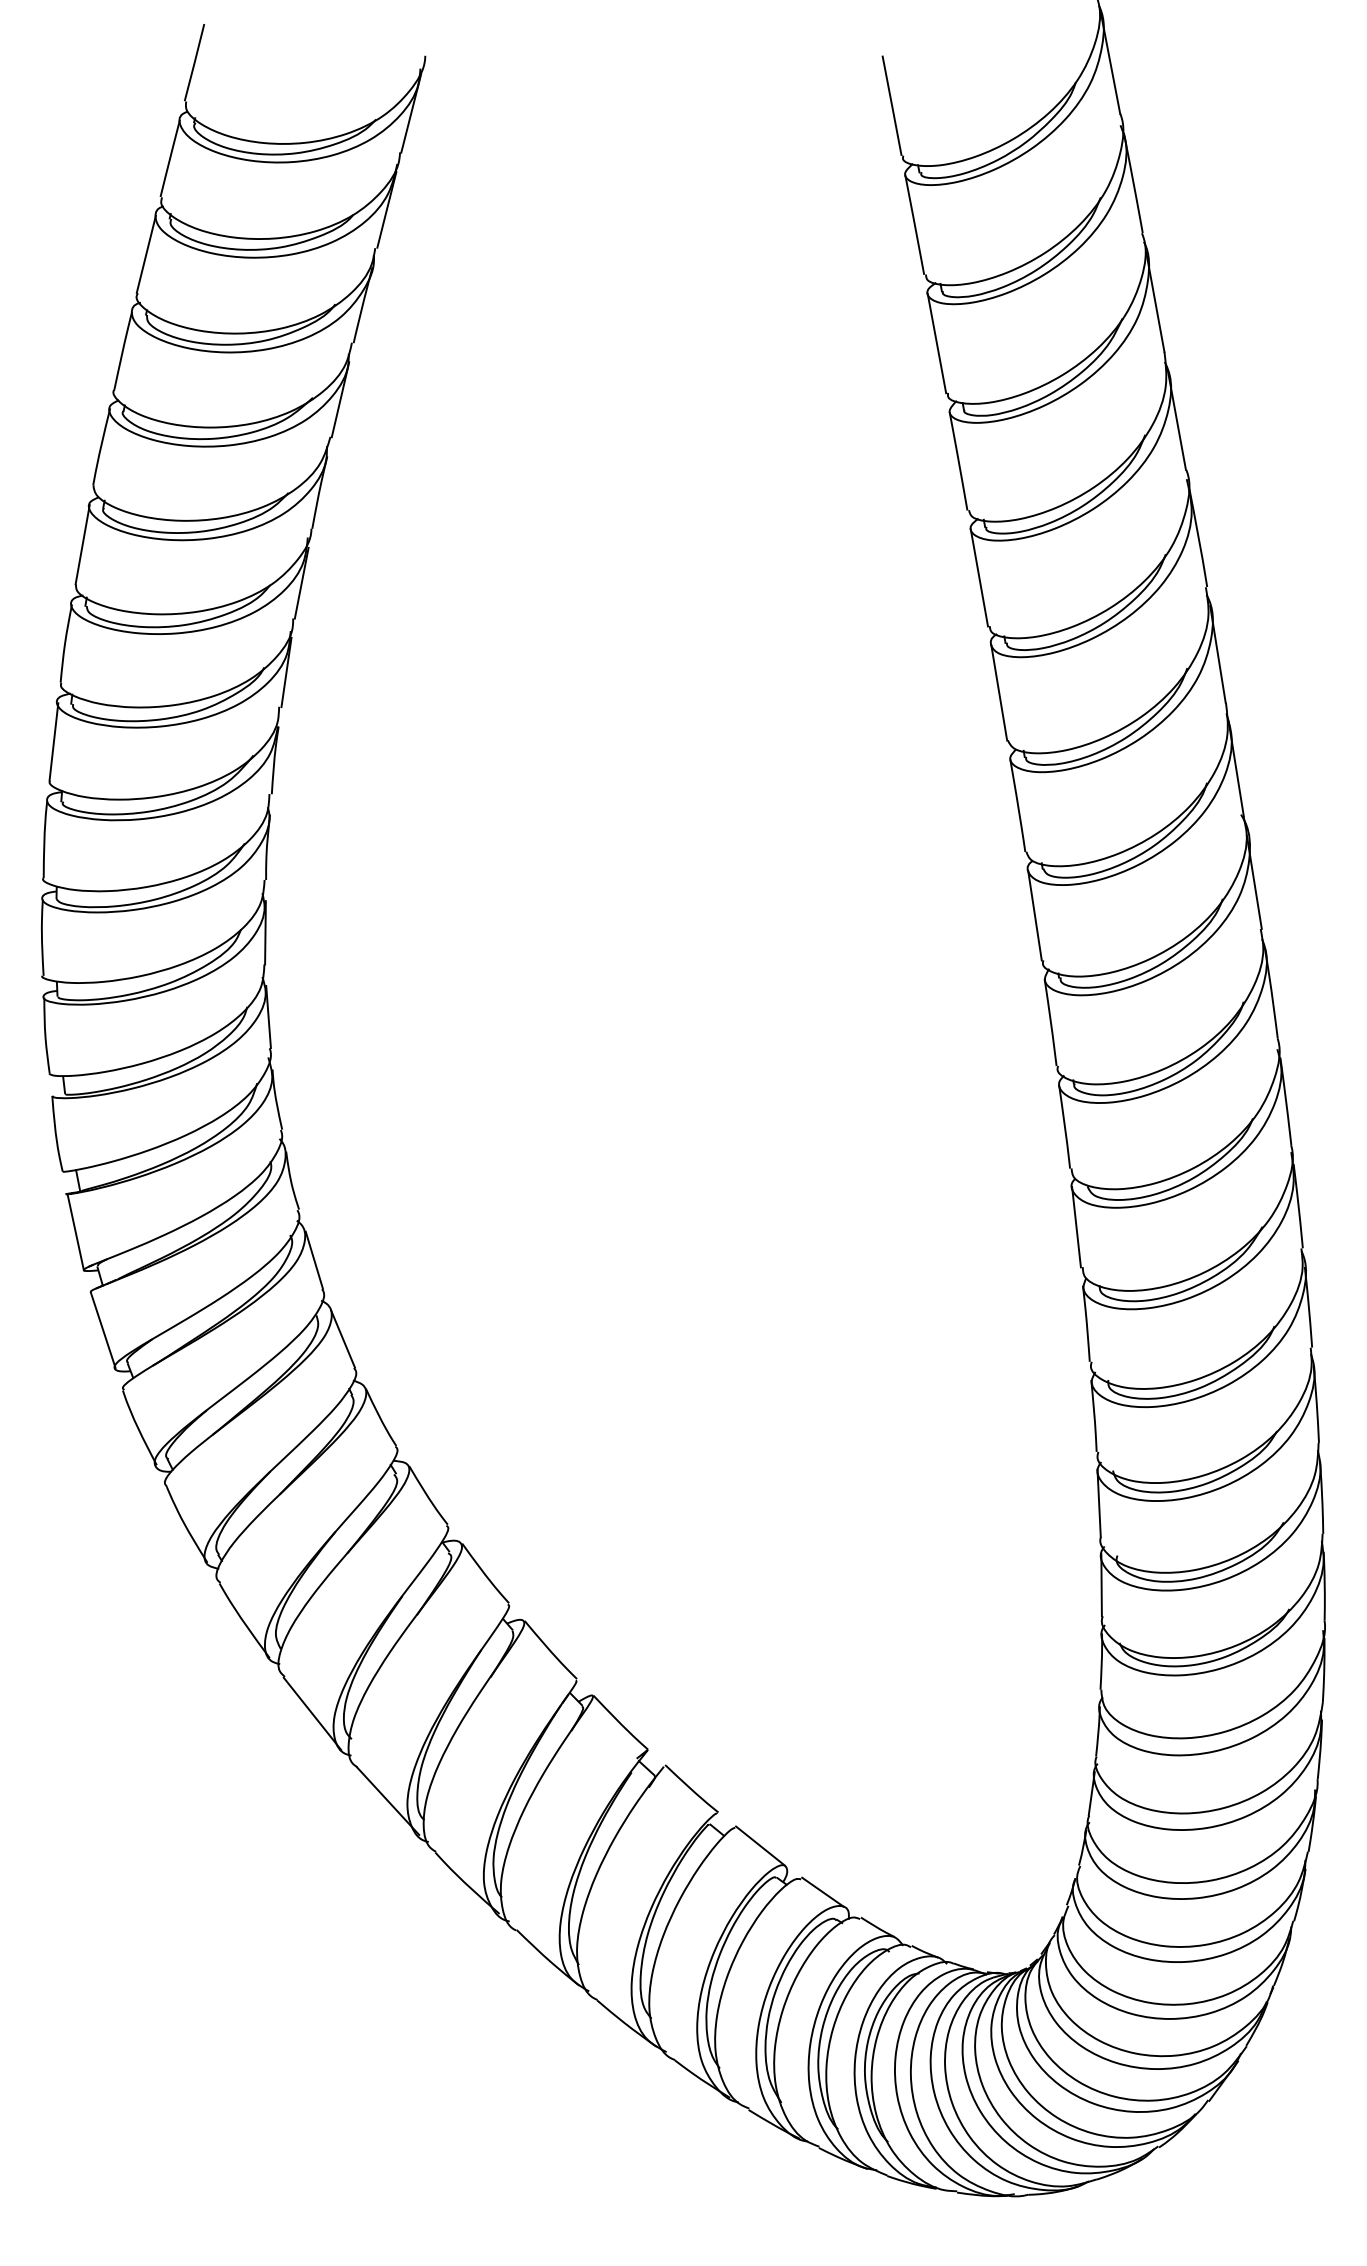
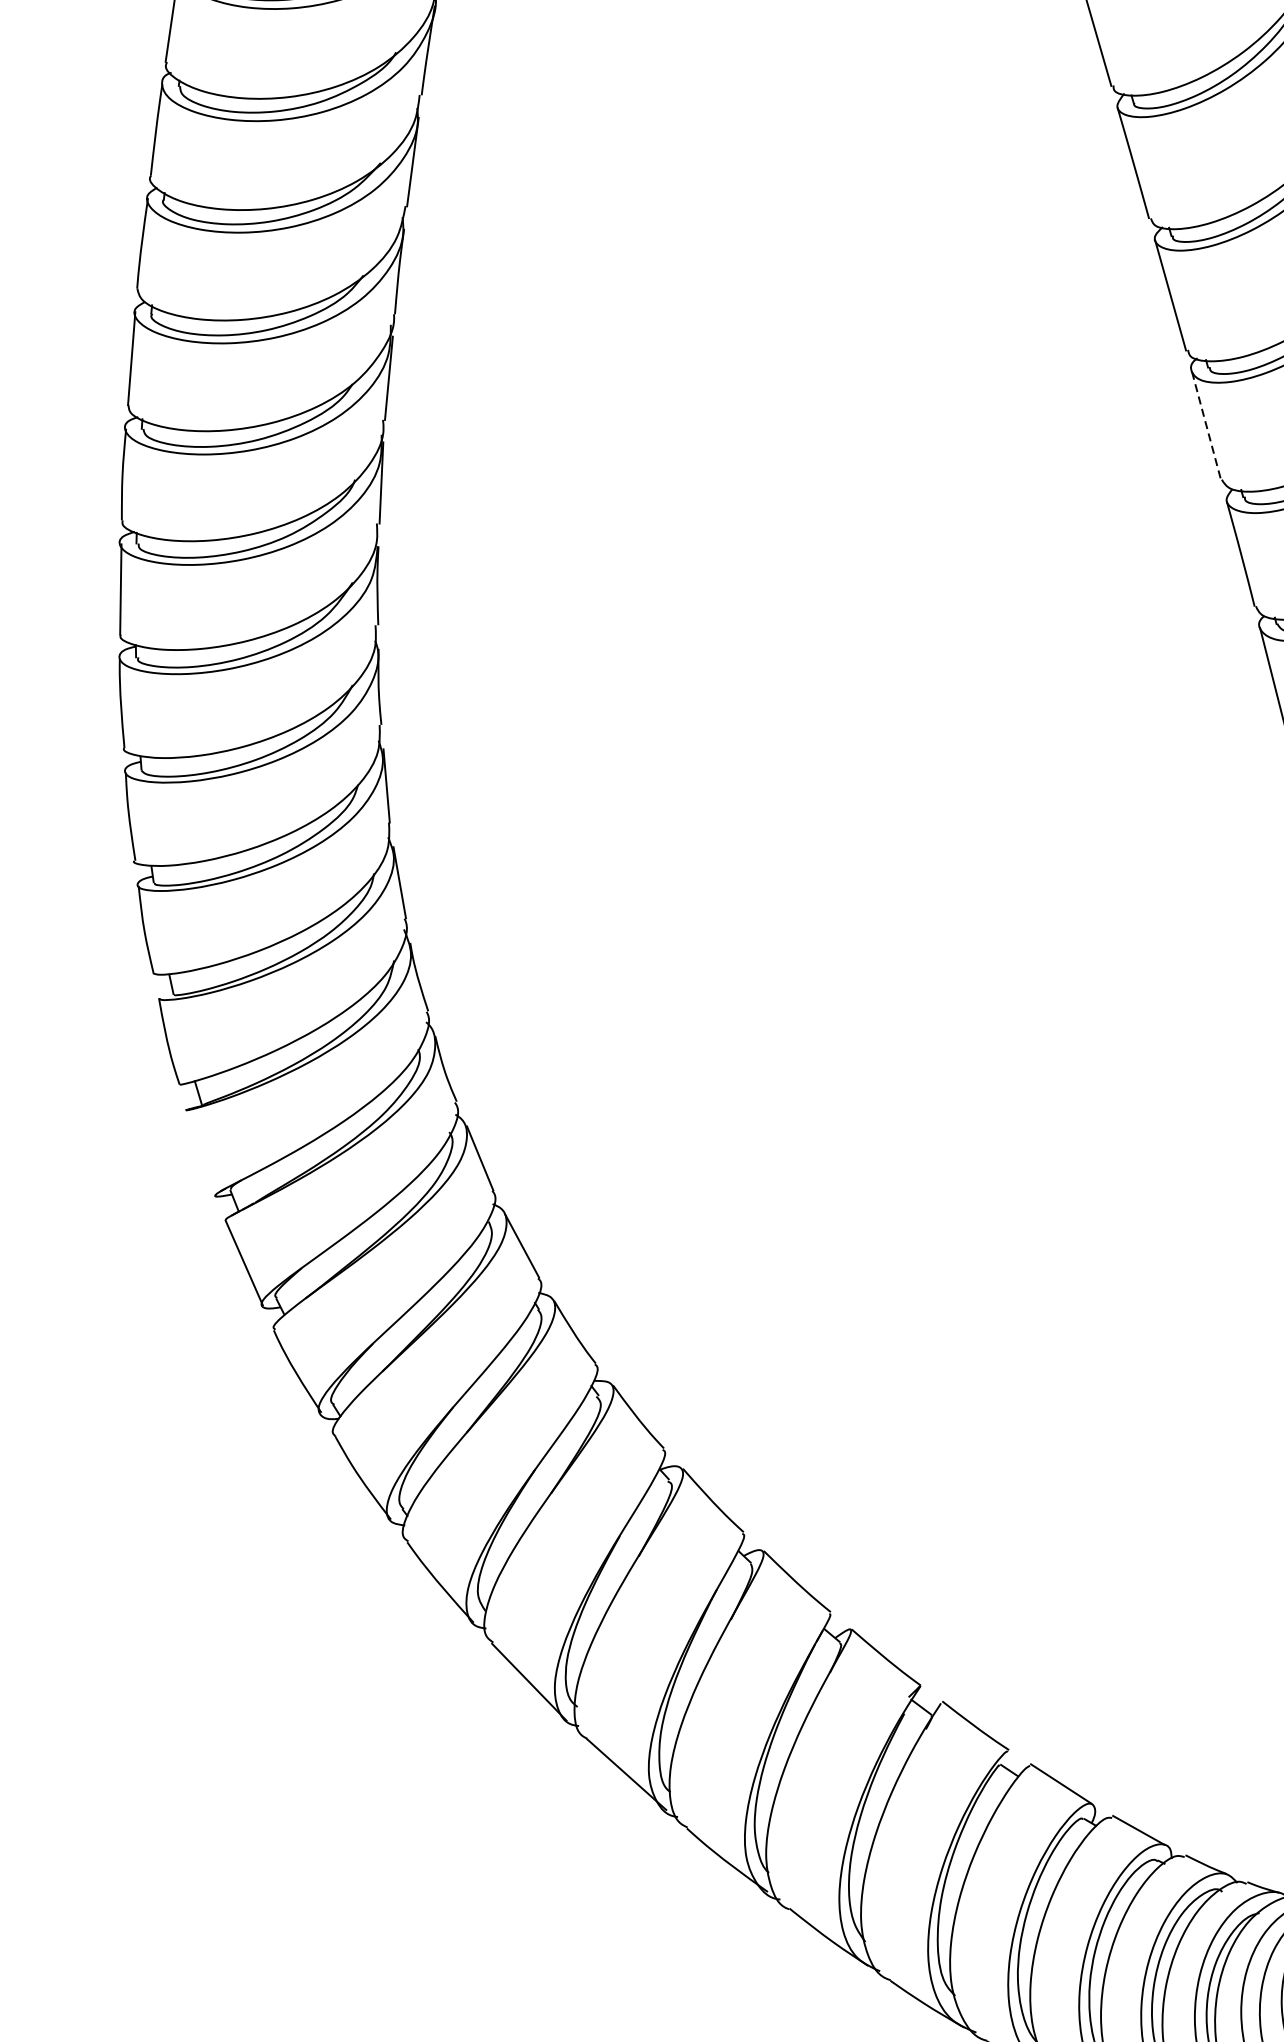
line: (999, 693) -> (1206, 426), solid -> dashed
line: (75, 1232) -> (201, 1153), removed

